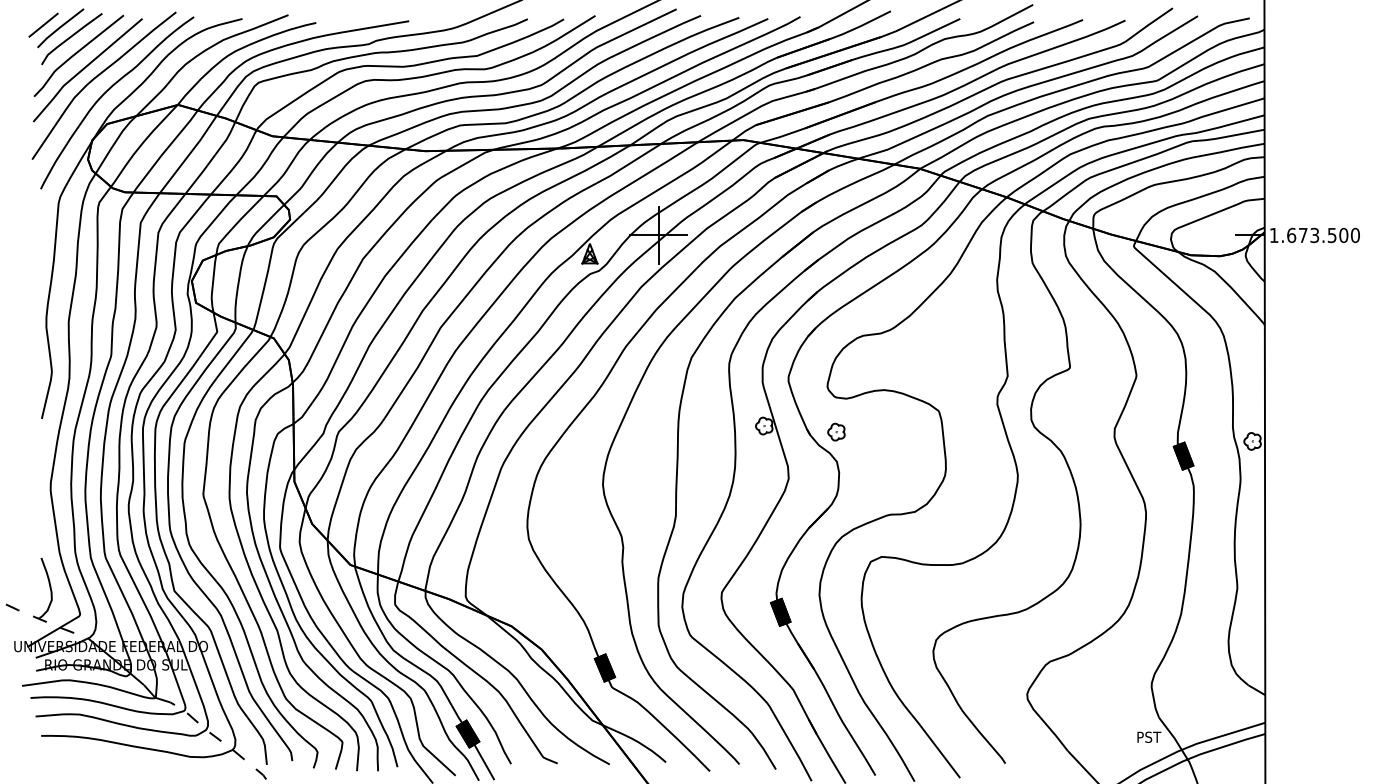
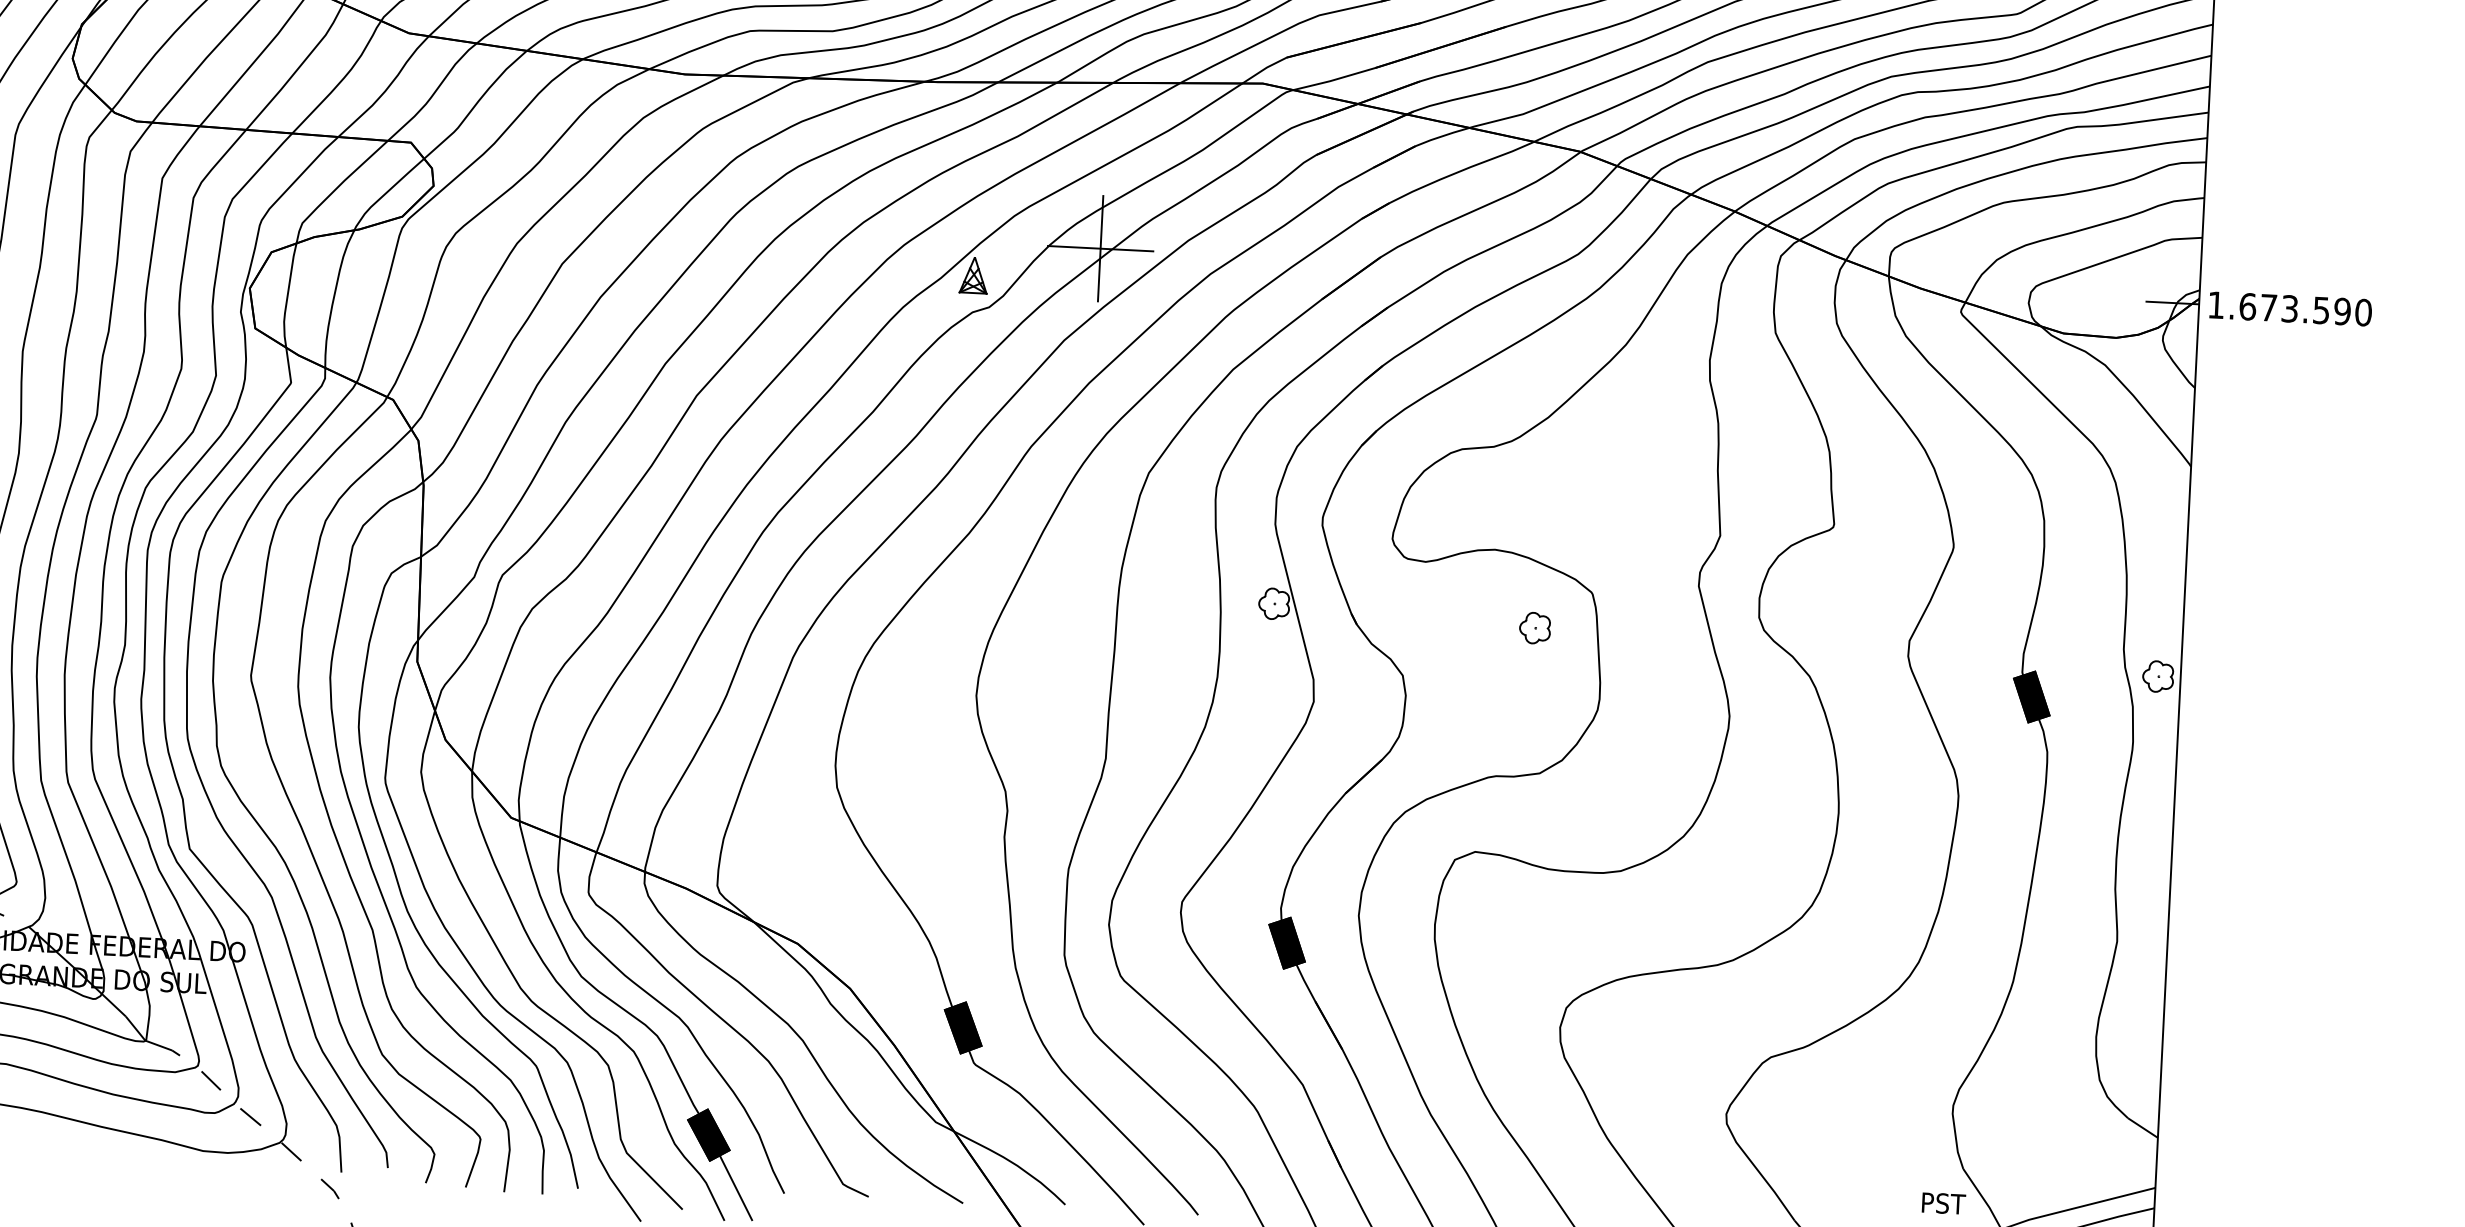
text: (1343, 235) -> (2341, 311), 1.673.500 -> 1.673.590
part: (836, 431) -> (1535, 627), moved

